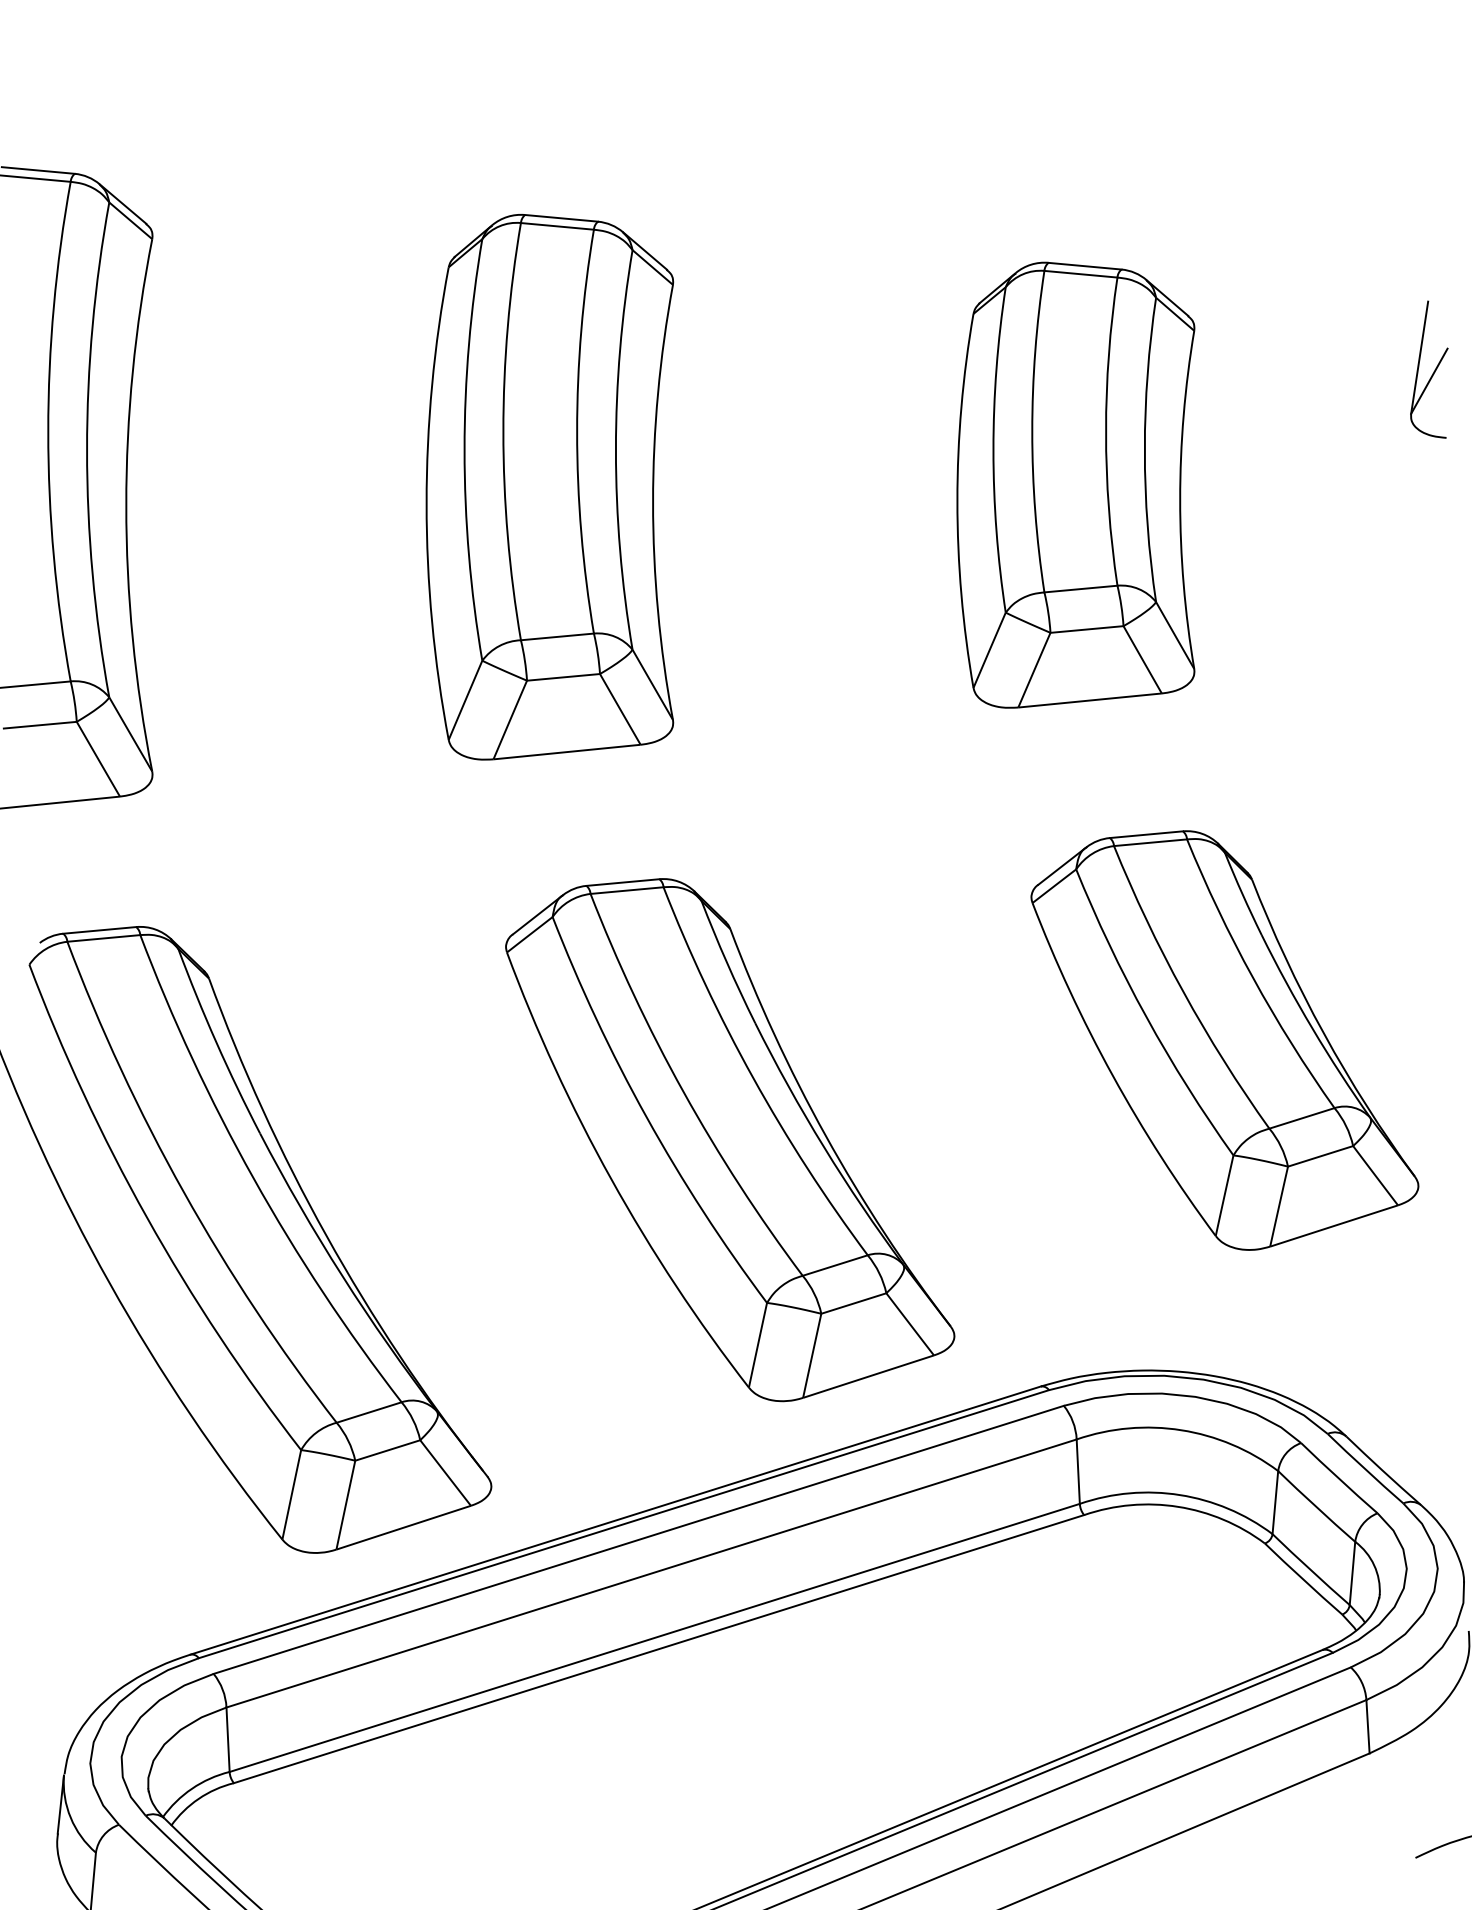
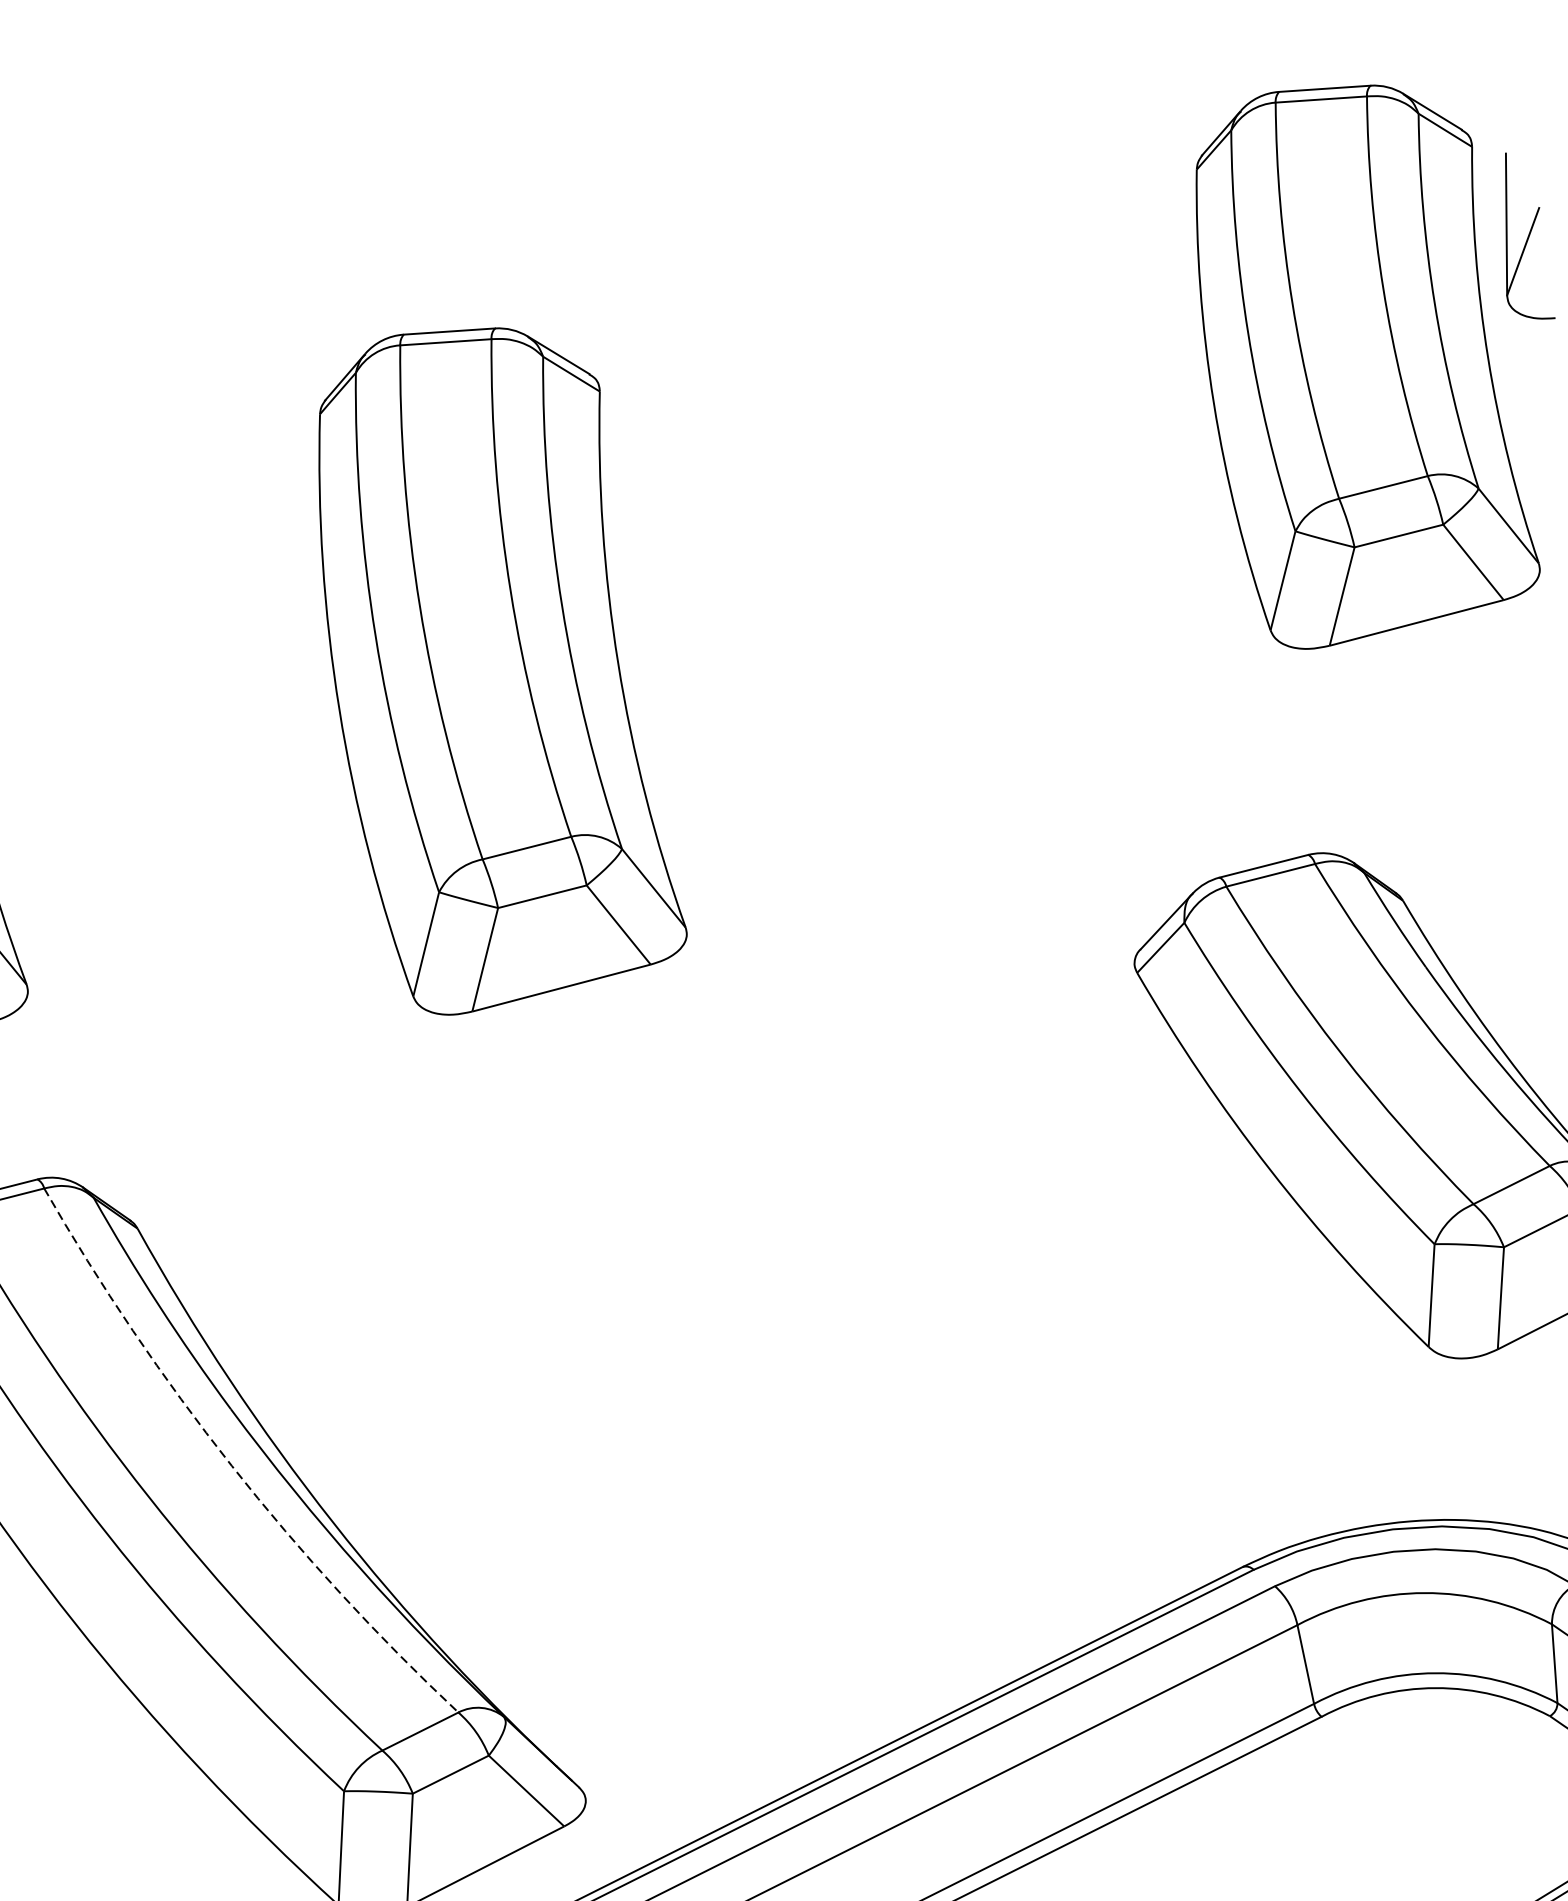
part: (1075, 484) -> (1356, 359), moved
part: (549, 487) -> (487, 665), moved
part: (730, 1140) -> (811, 1325), removed
arc: (253, 1178) -> (231, 1466), solid -> dashed

